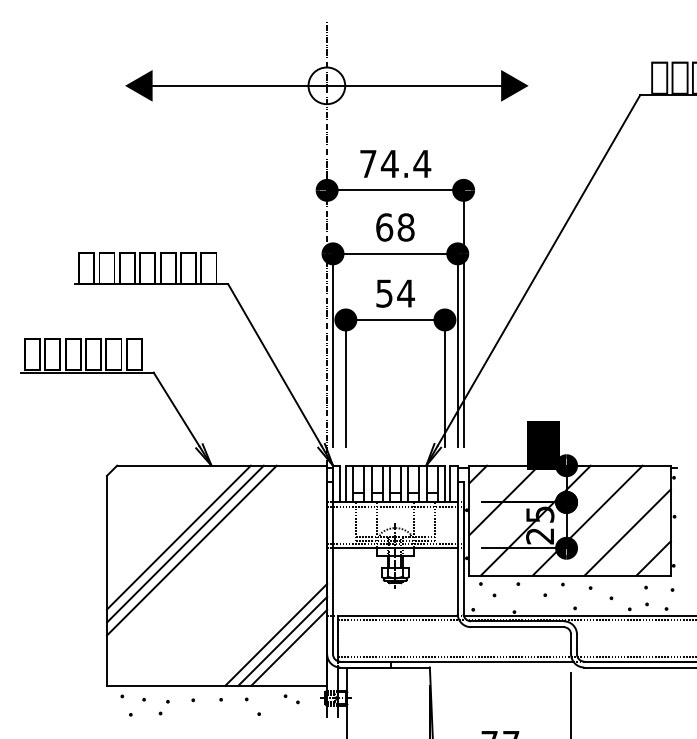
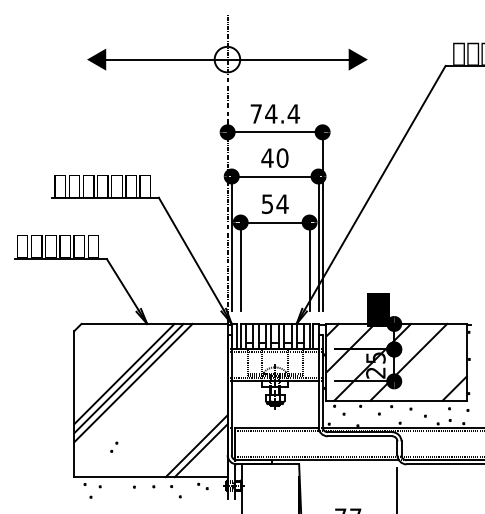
text: (394, 226) -> (274, 157), 68 -> 40
line: (627, 532) -> (436, 370), removed
line: (275, 634) -> (191, 441), removed
part: (164, 706) -> (114, 446), moved

